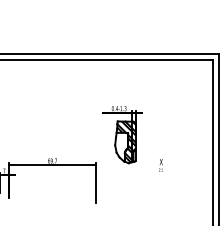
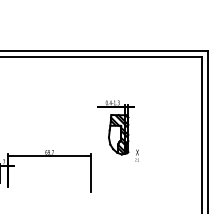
text: (160, 165) -> (136, 155), moved

